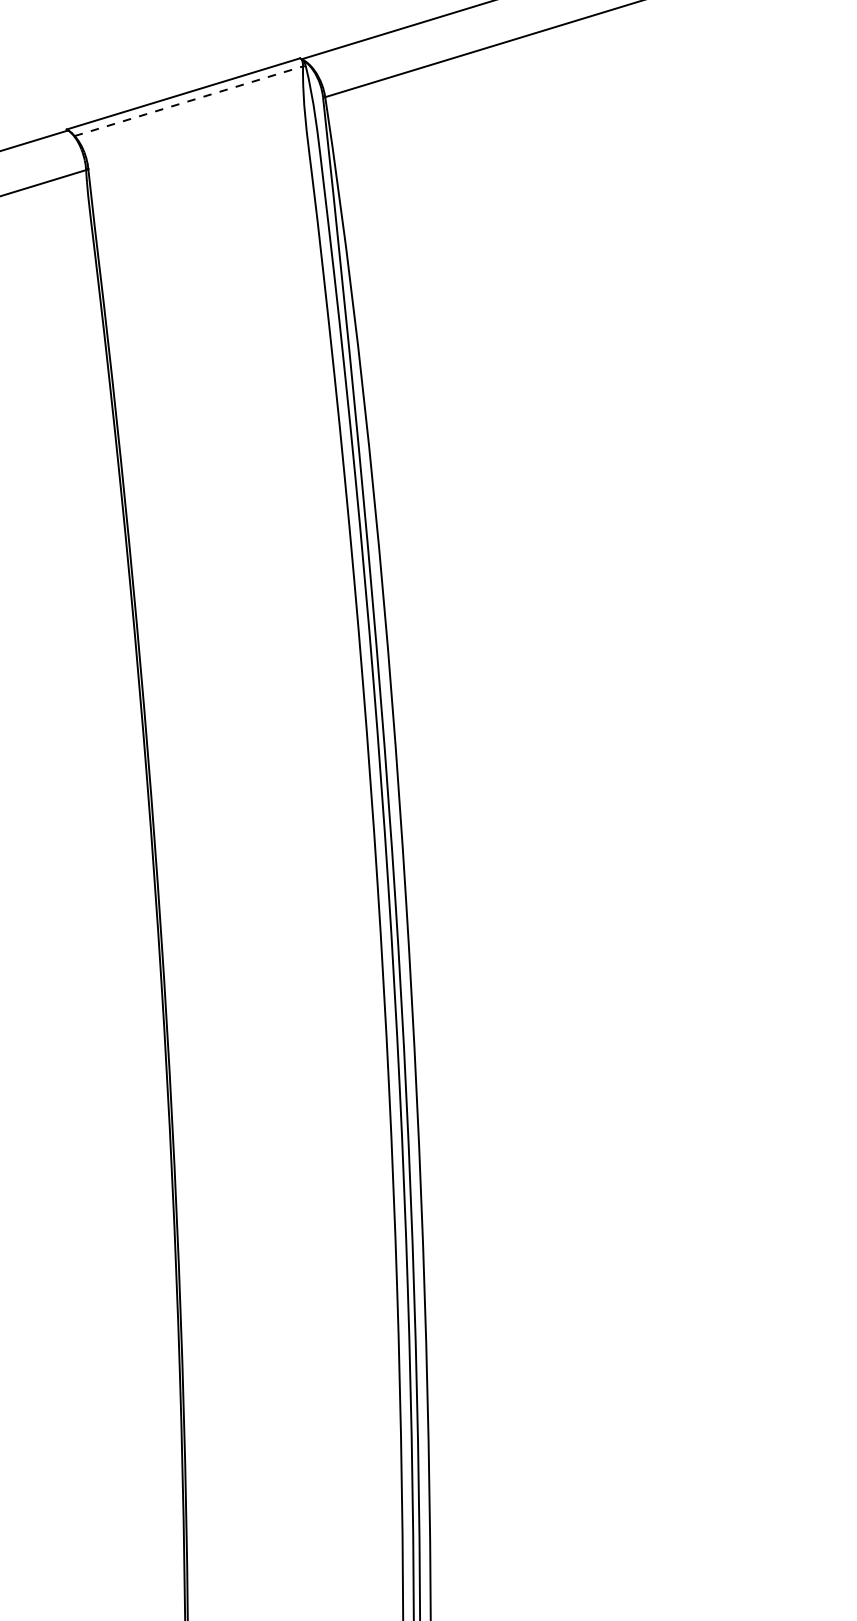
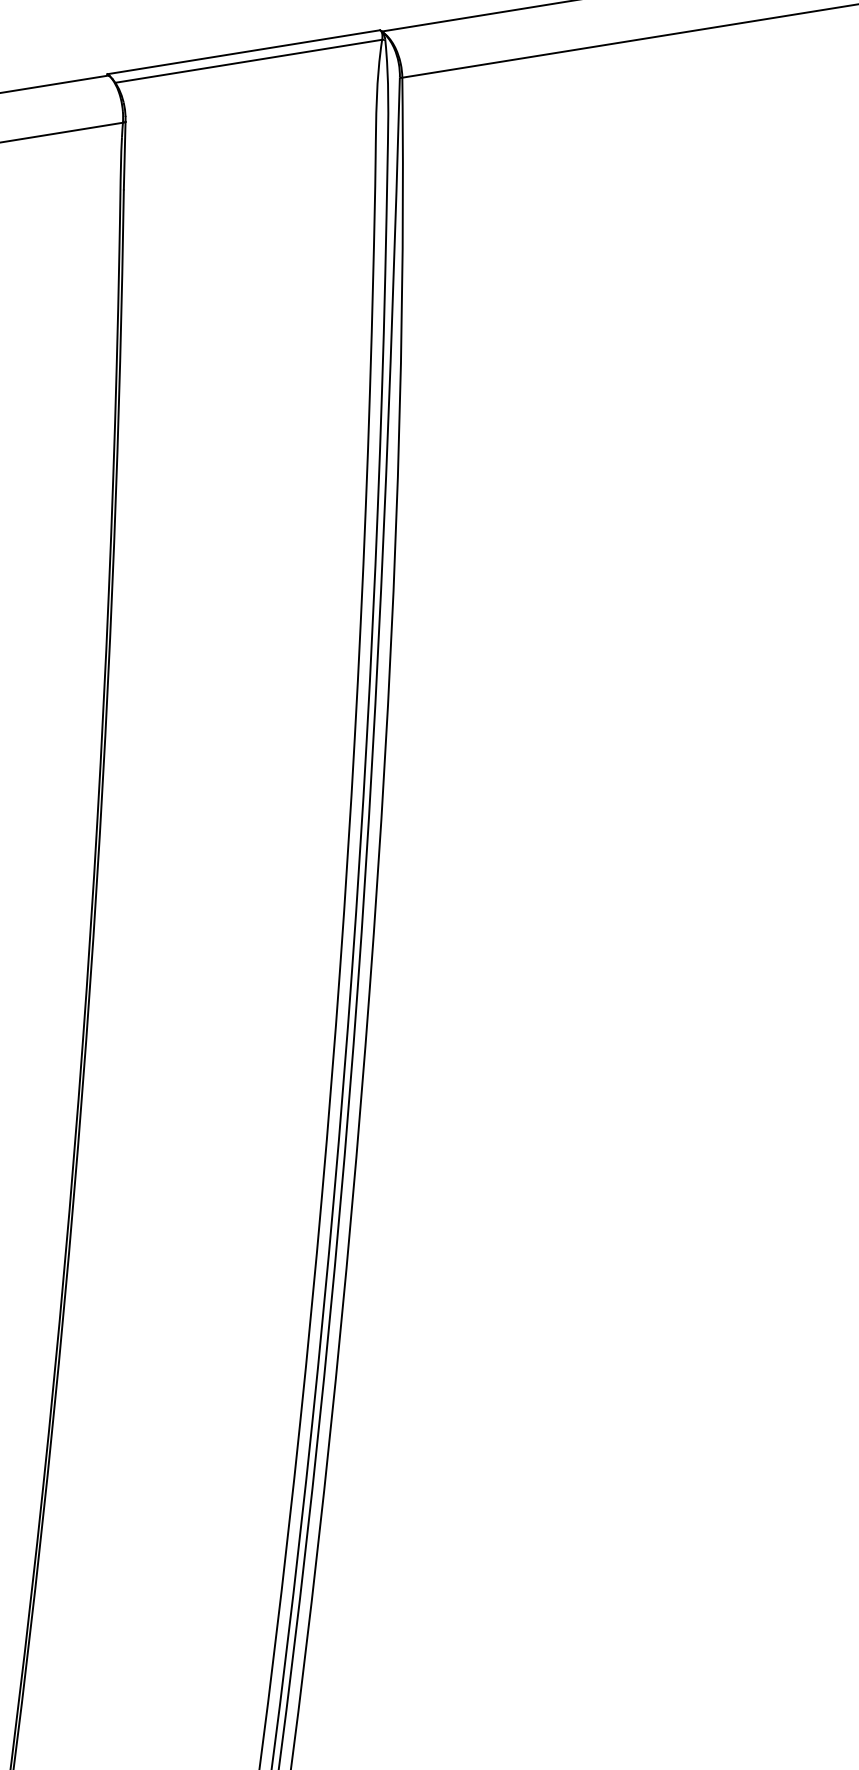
line: (189, 101) -> (249, 61), dashed -> solid

